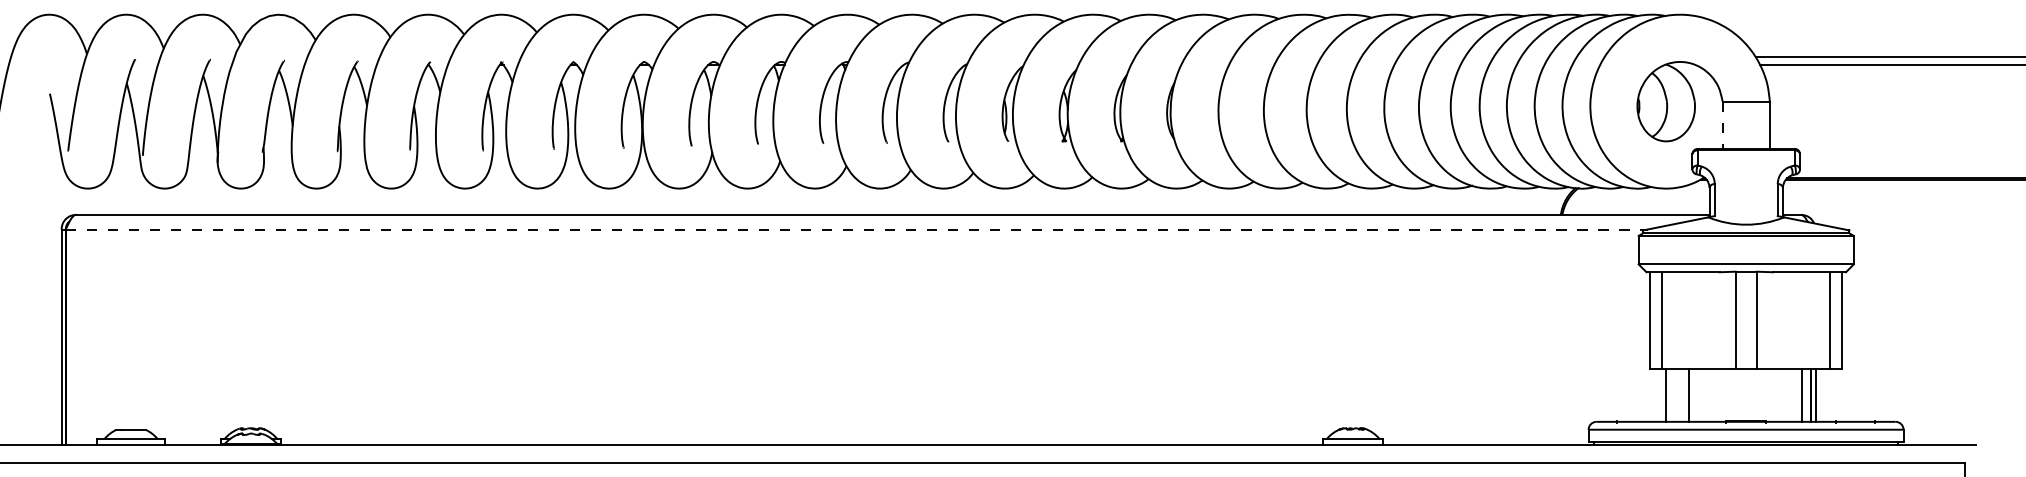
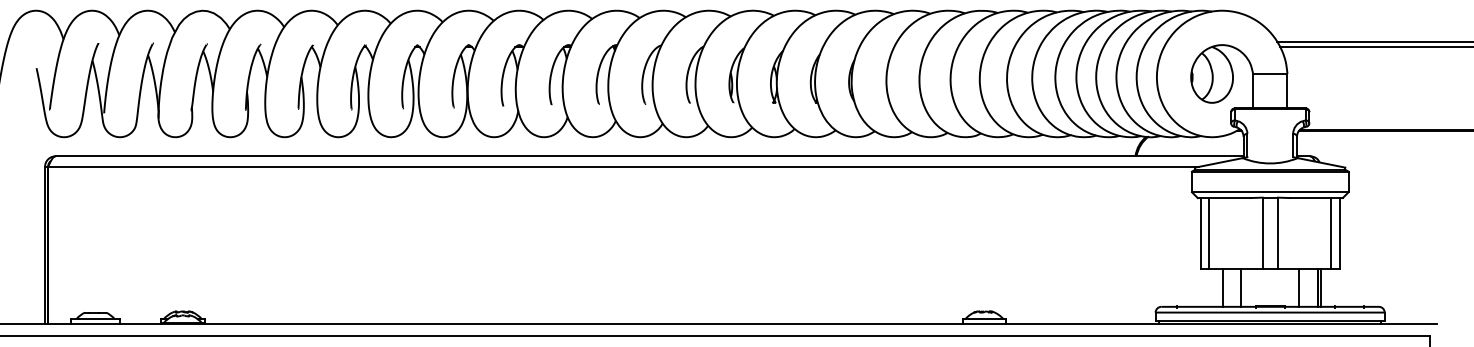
line: (1722, 125) -> (1253, 91), dashed -> solid
line: (856, 229) -> (623, 166), dashed -> solid
line: (1666, 395) -> (1223, 287), moved
line: (1689, 395) -> (1241, 287), moved
line: (1802, 395) -> (1299, 287), moved

